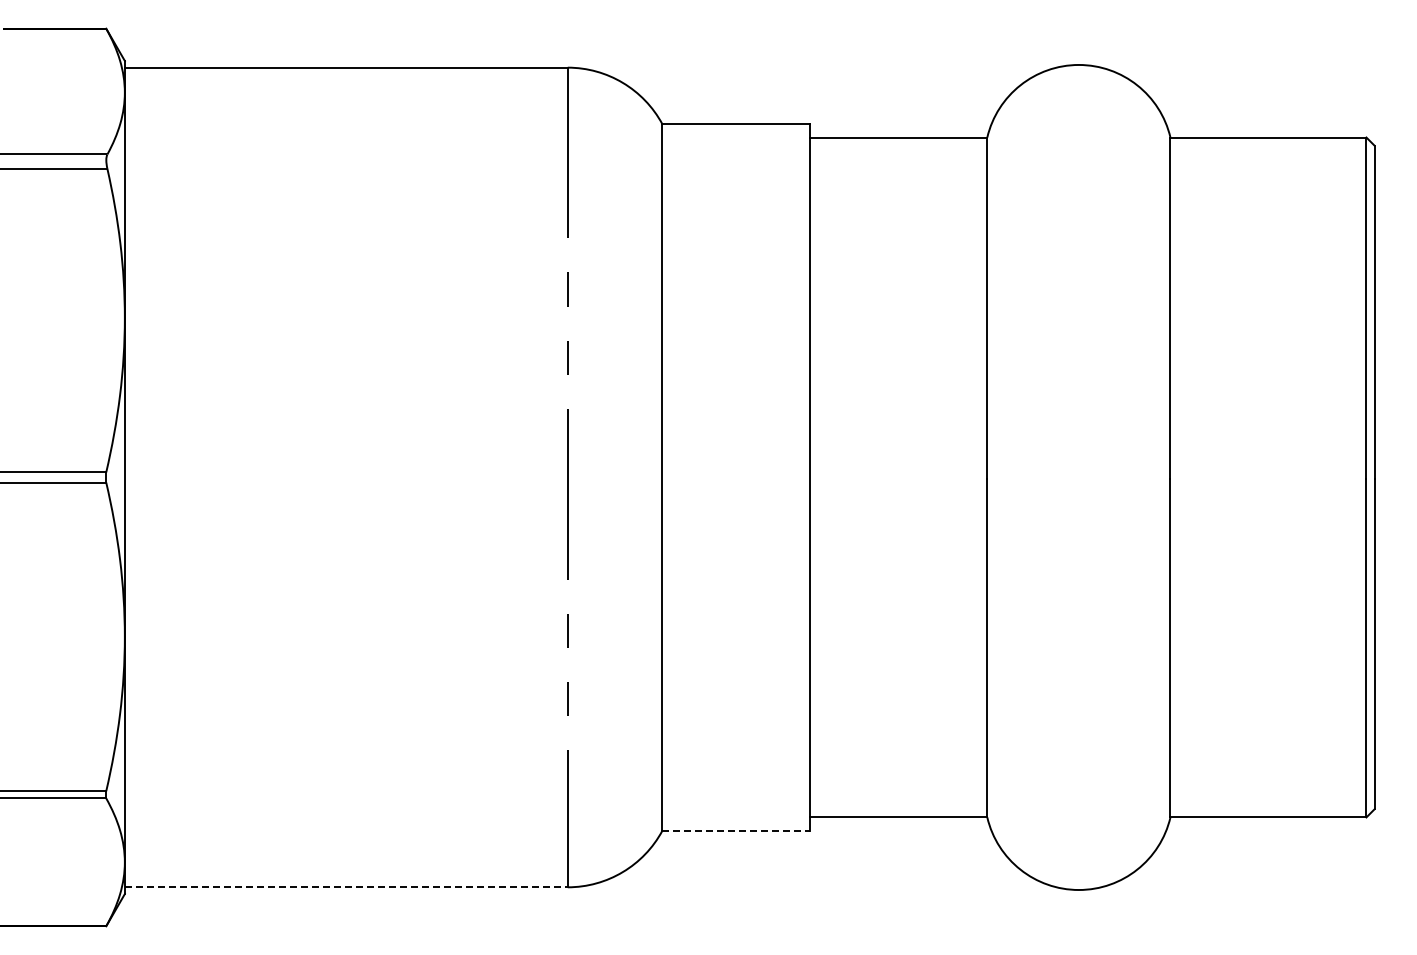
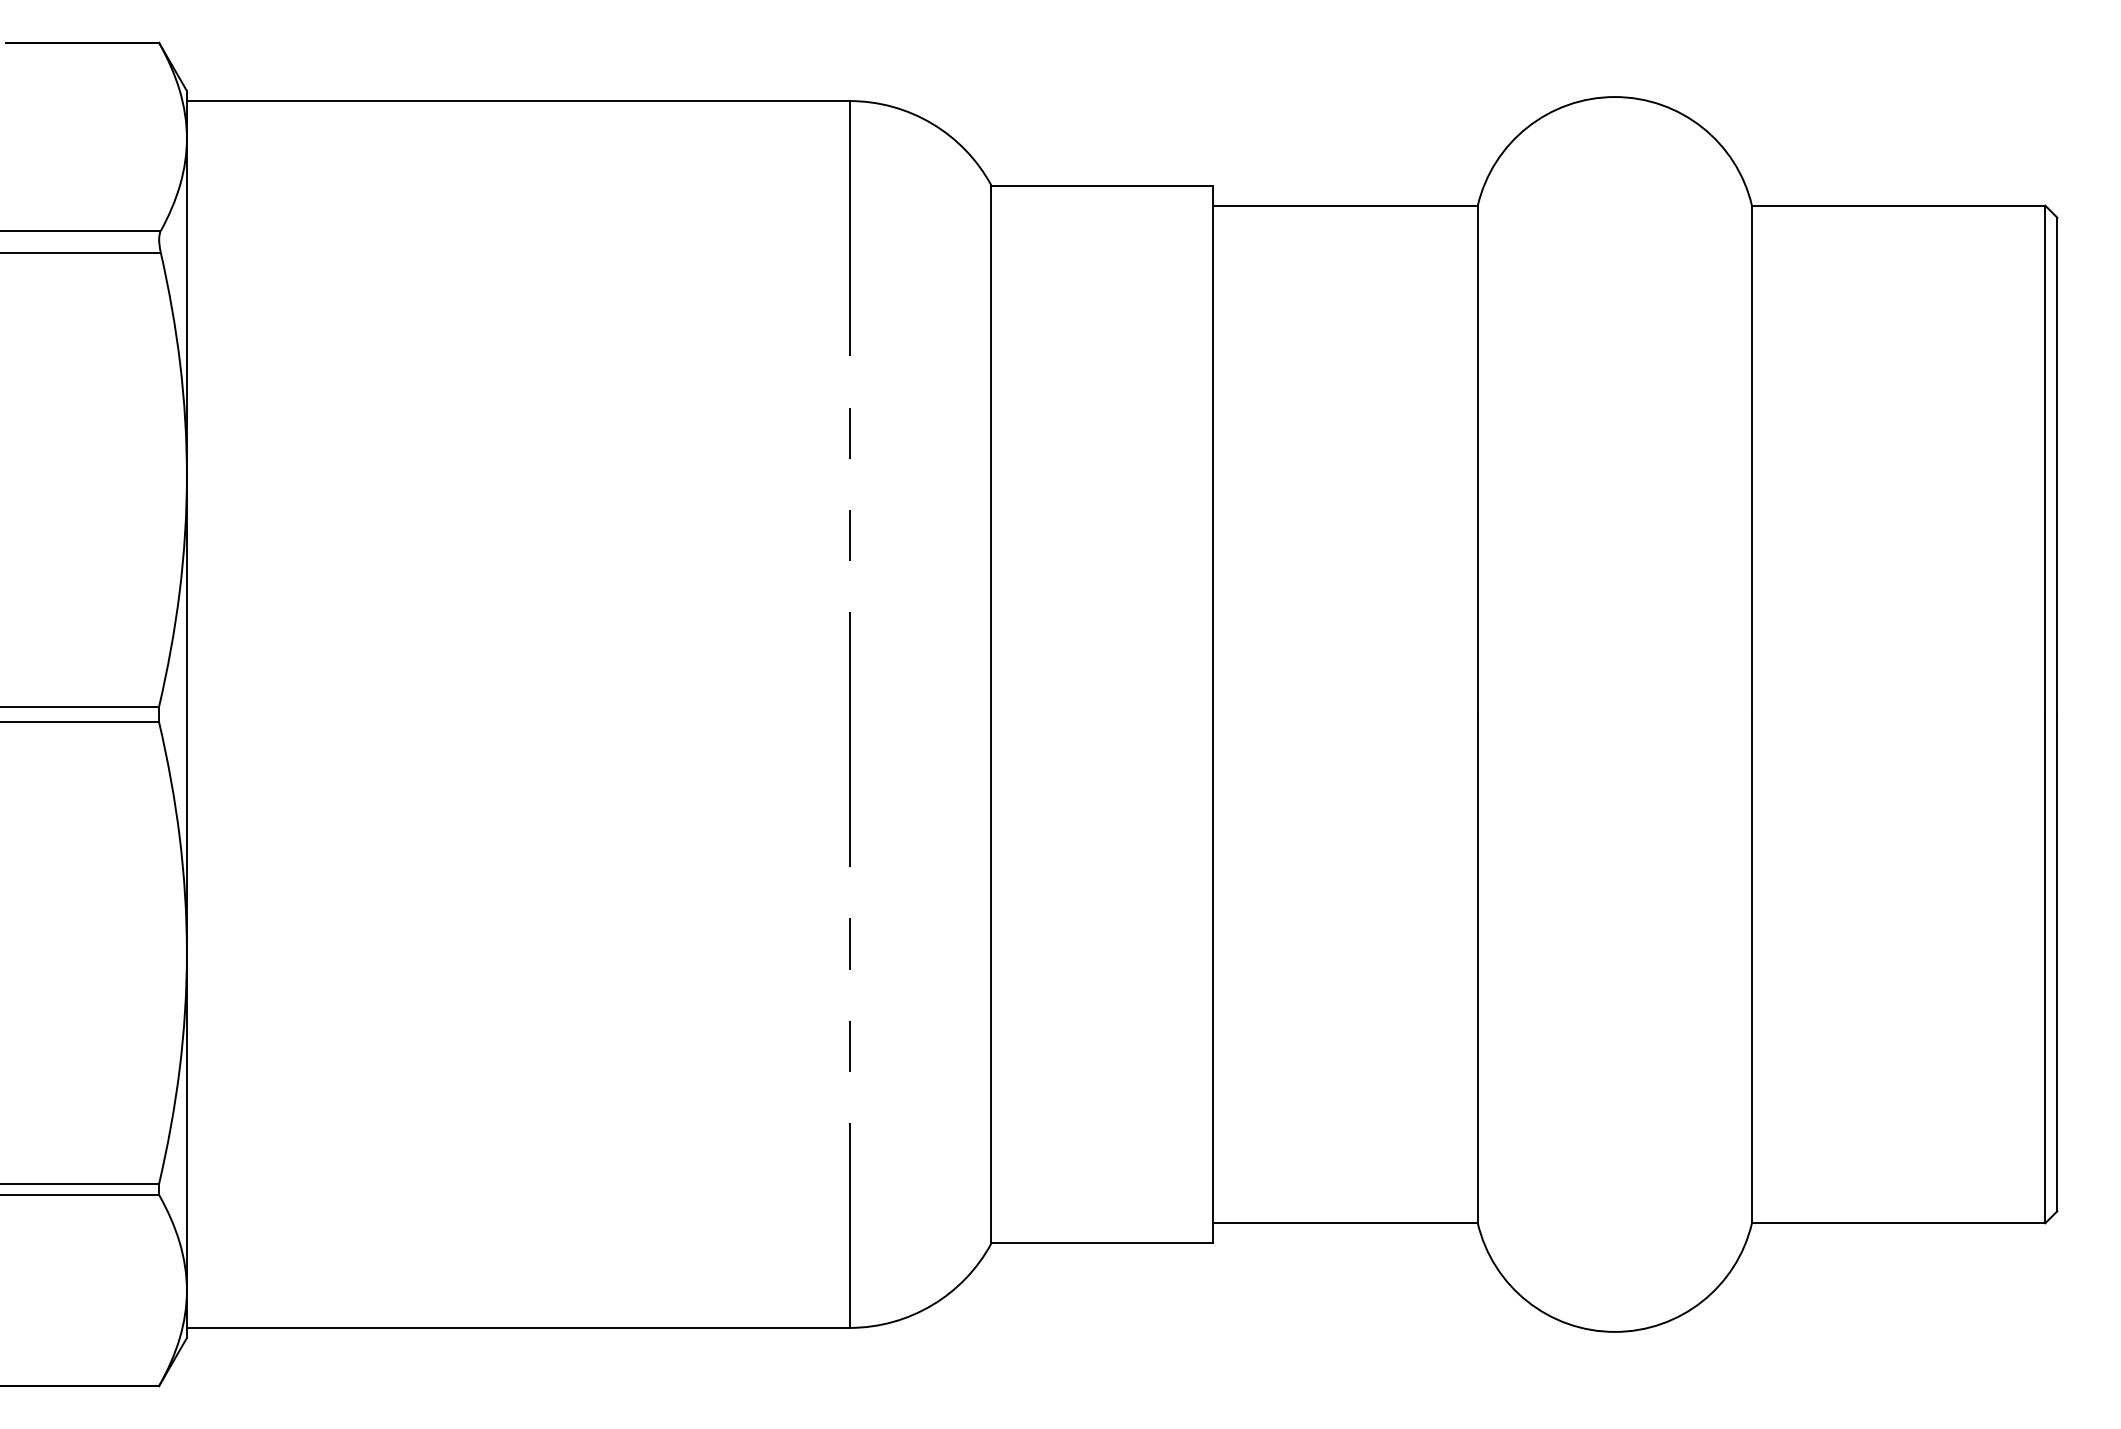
line: (736, 830) -> (1102, 1242), dashed -> solid
line: (346, 887) -> (518, 1328), dashed -> solid

